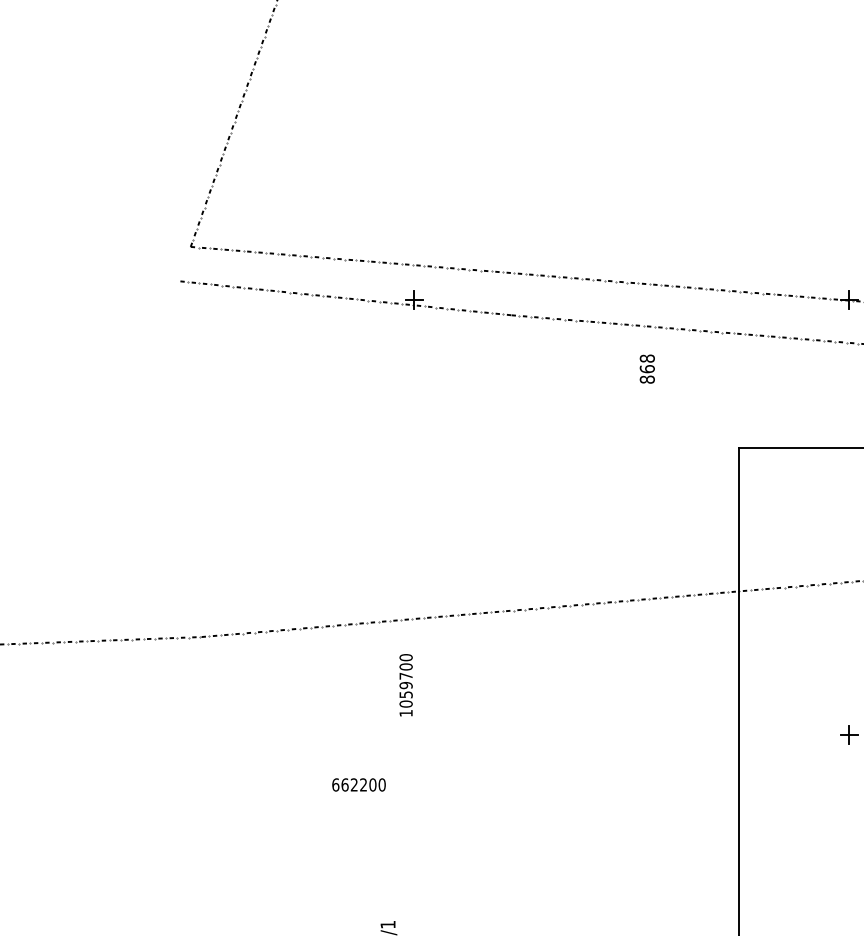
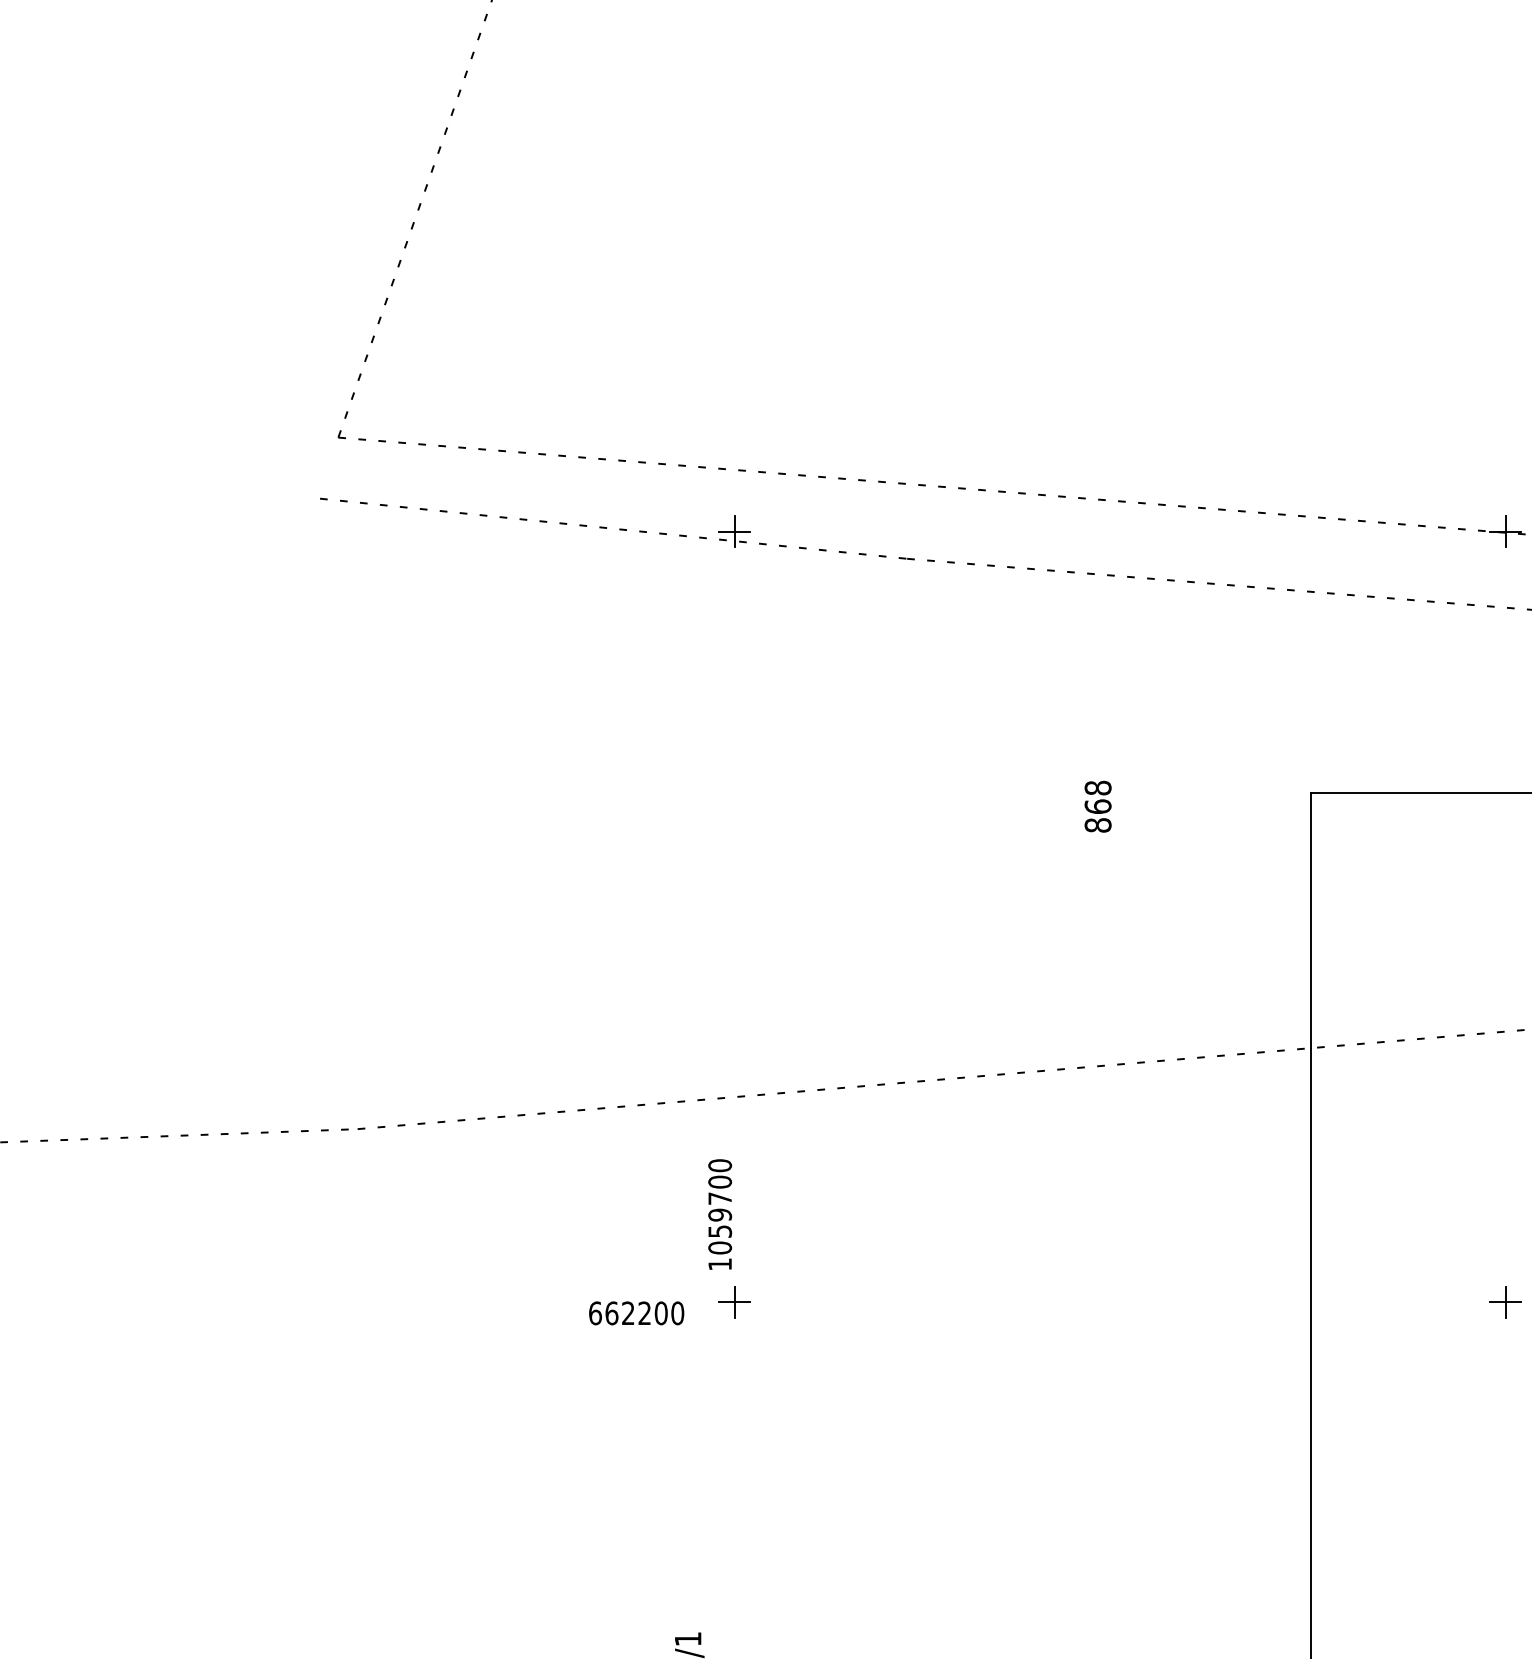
text: (646, 368) -> (1096, 805), moved
part: (414, 734) -> (734, 1301), added
text: (358, 784) -> (635, 1312), moved

